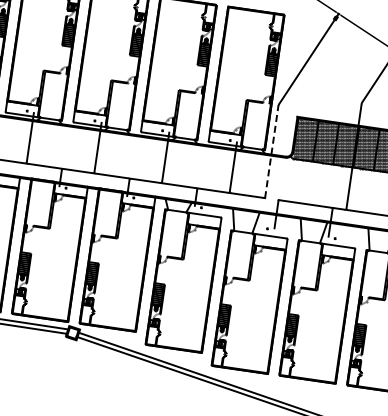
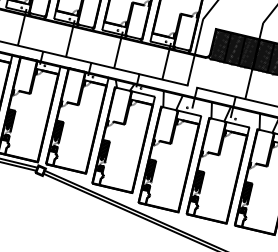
line: (271, 151) -> (195, 52), dashed -> solid

